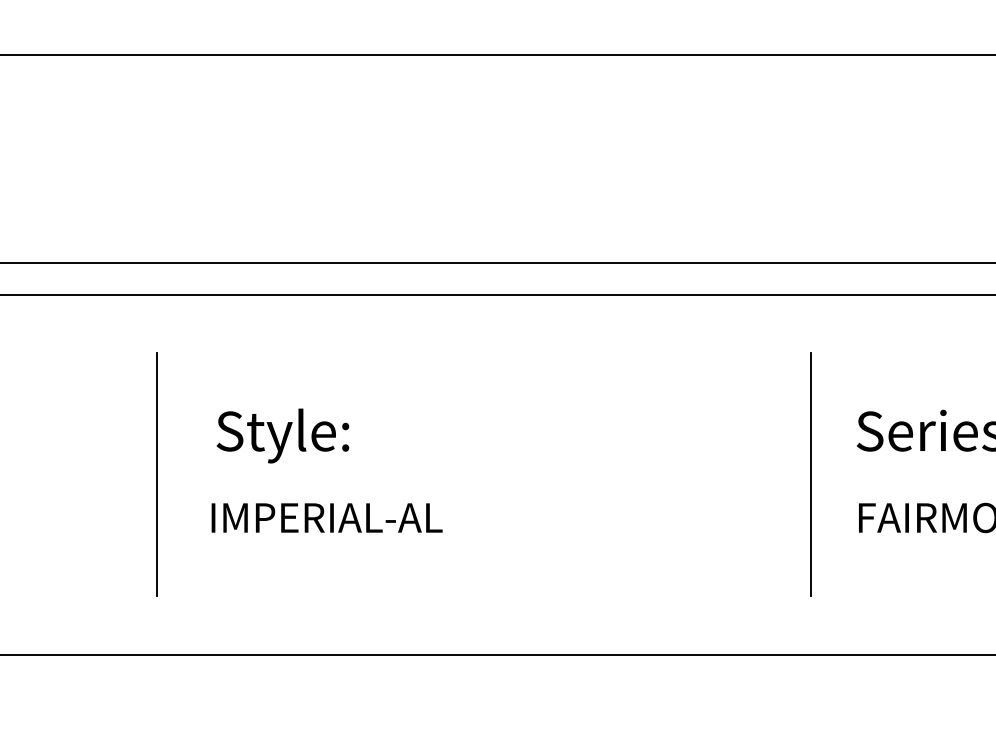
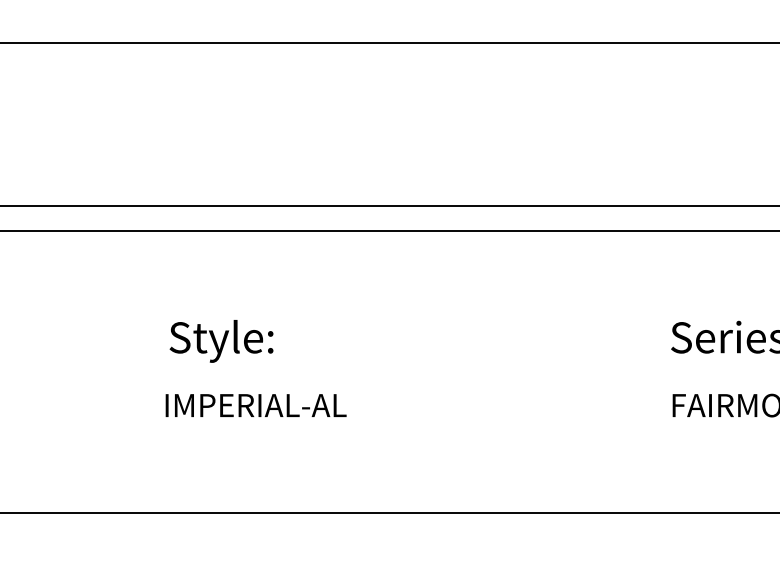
line: (156, 474) -> (122, 371), removed
line: (811, 474) -> (635, 371), removed

